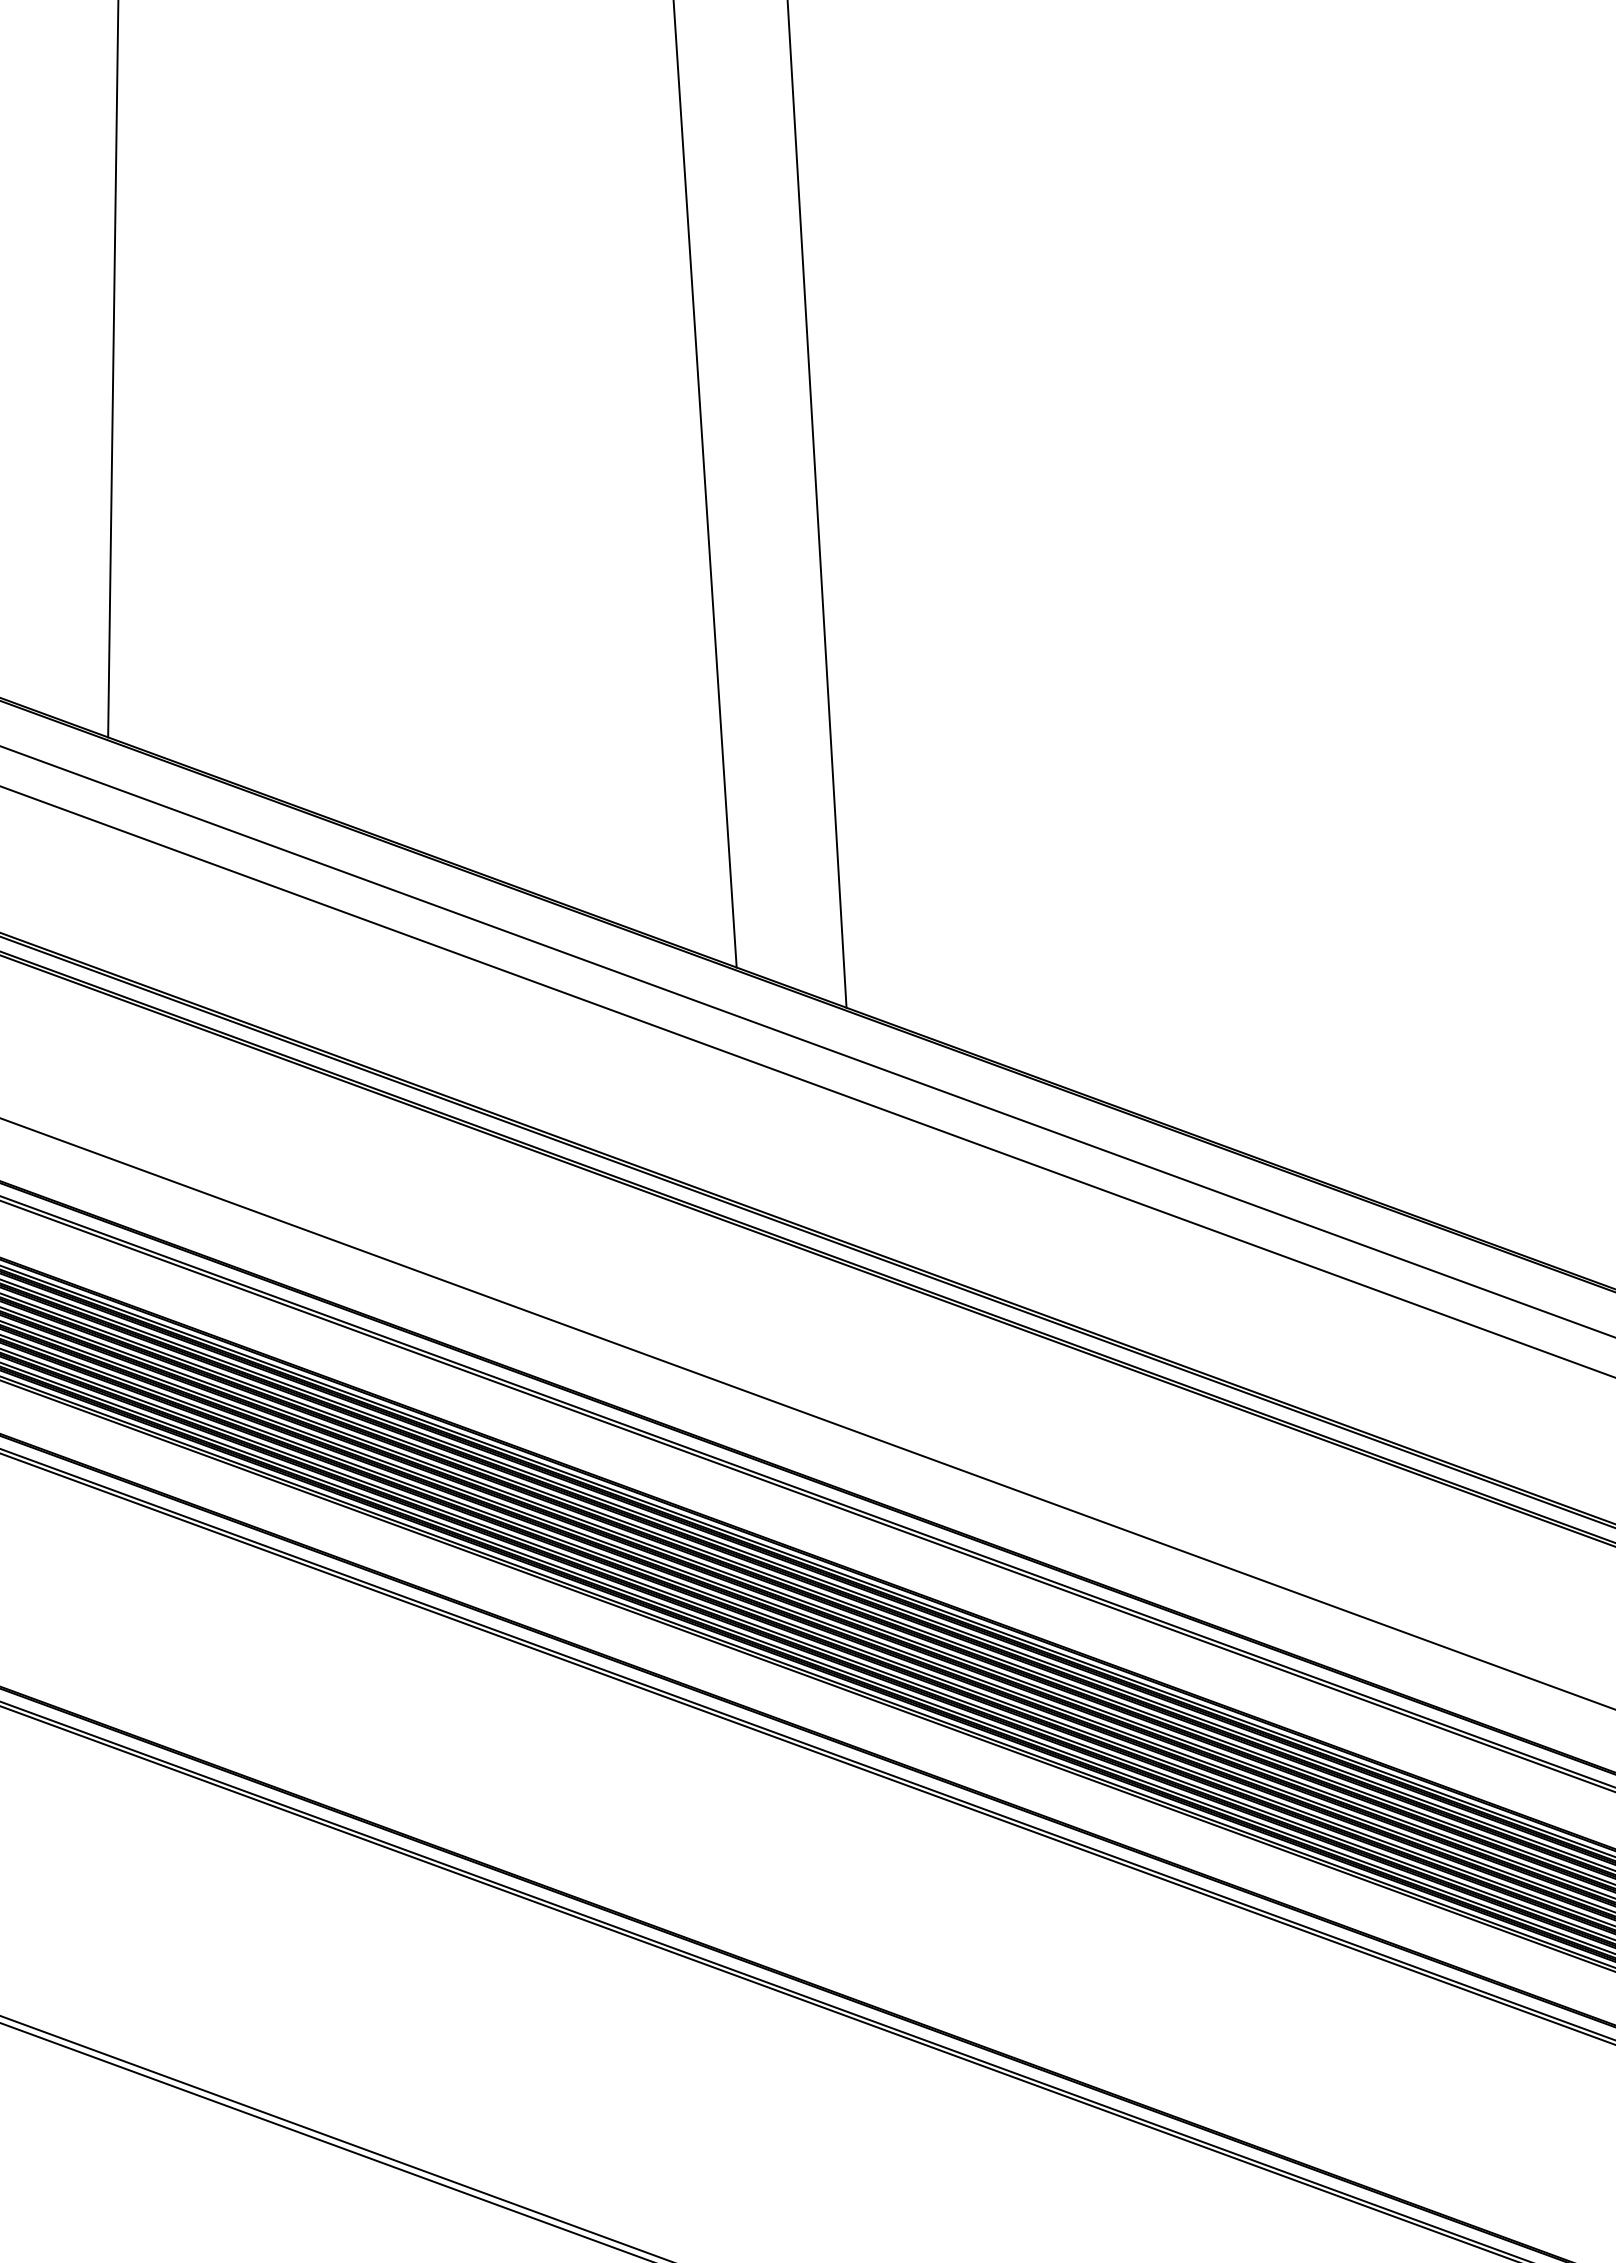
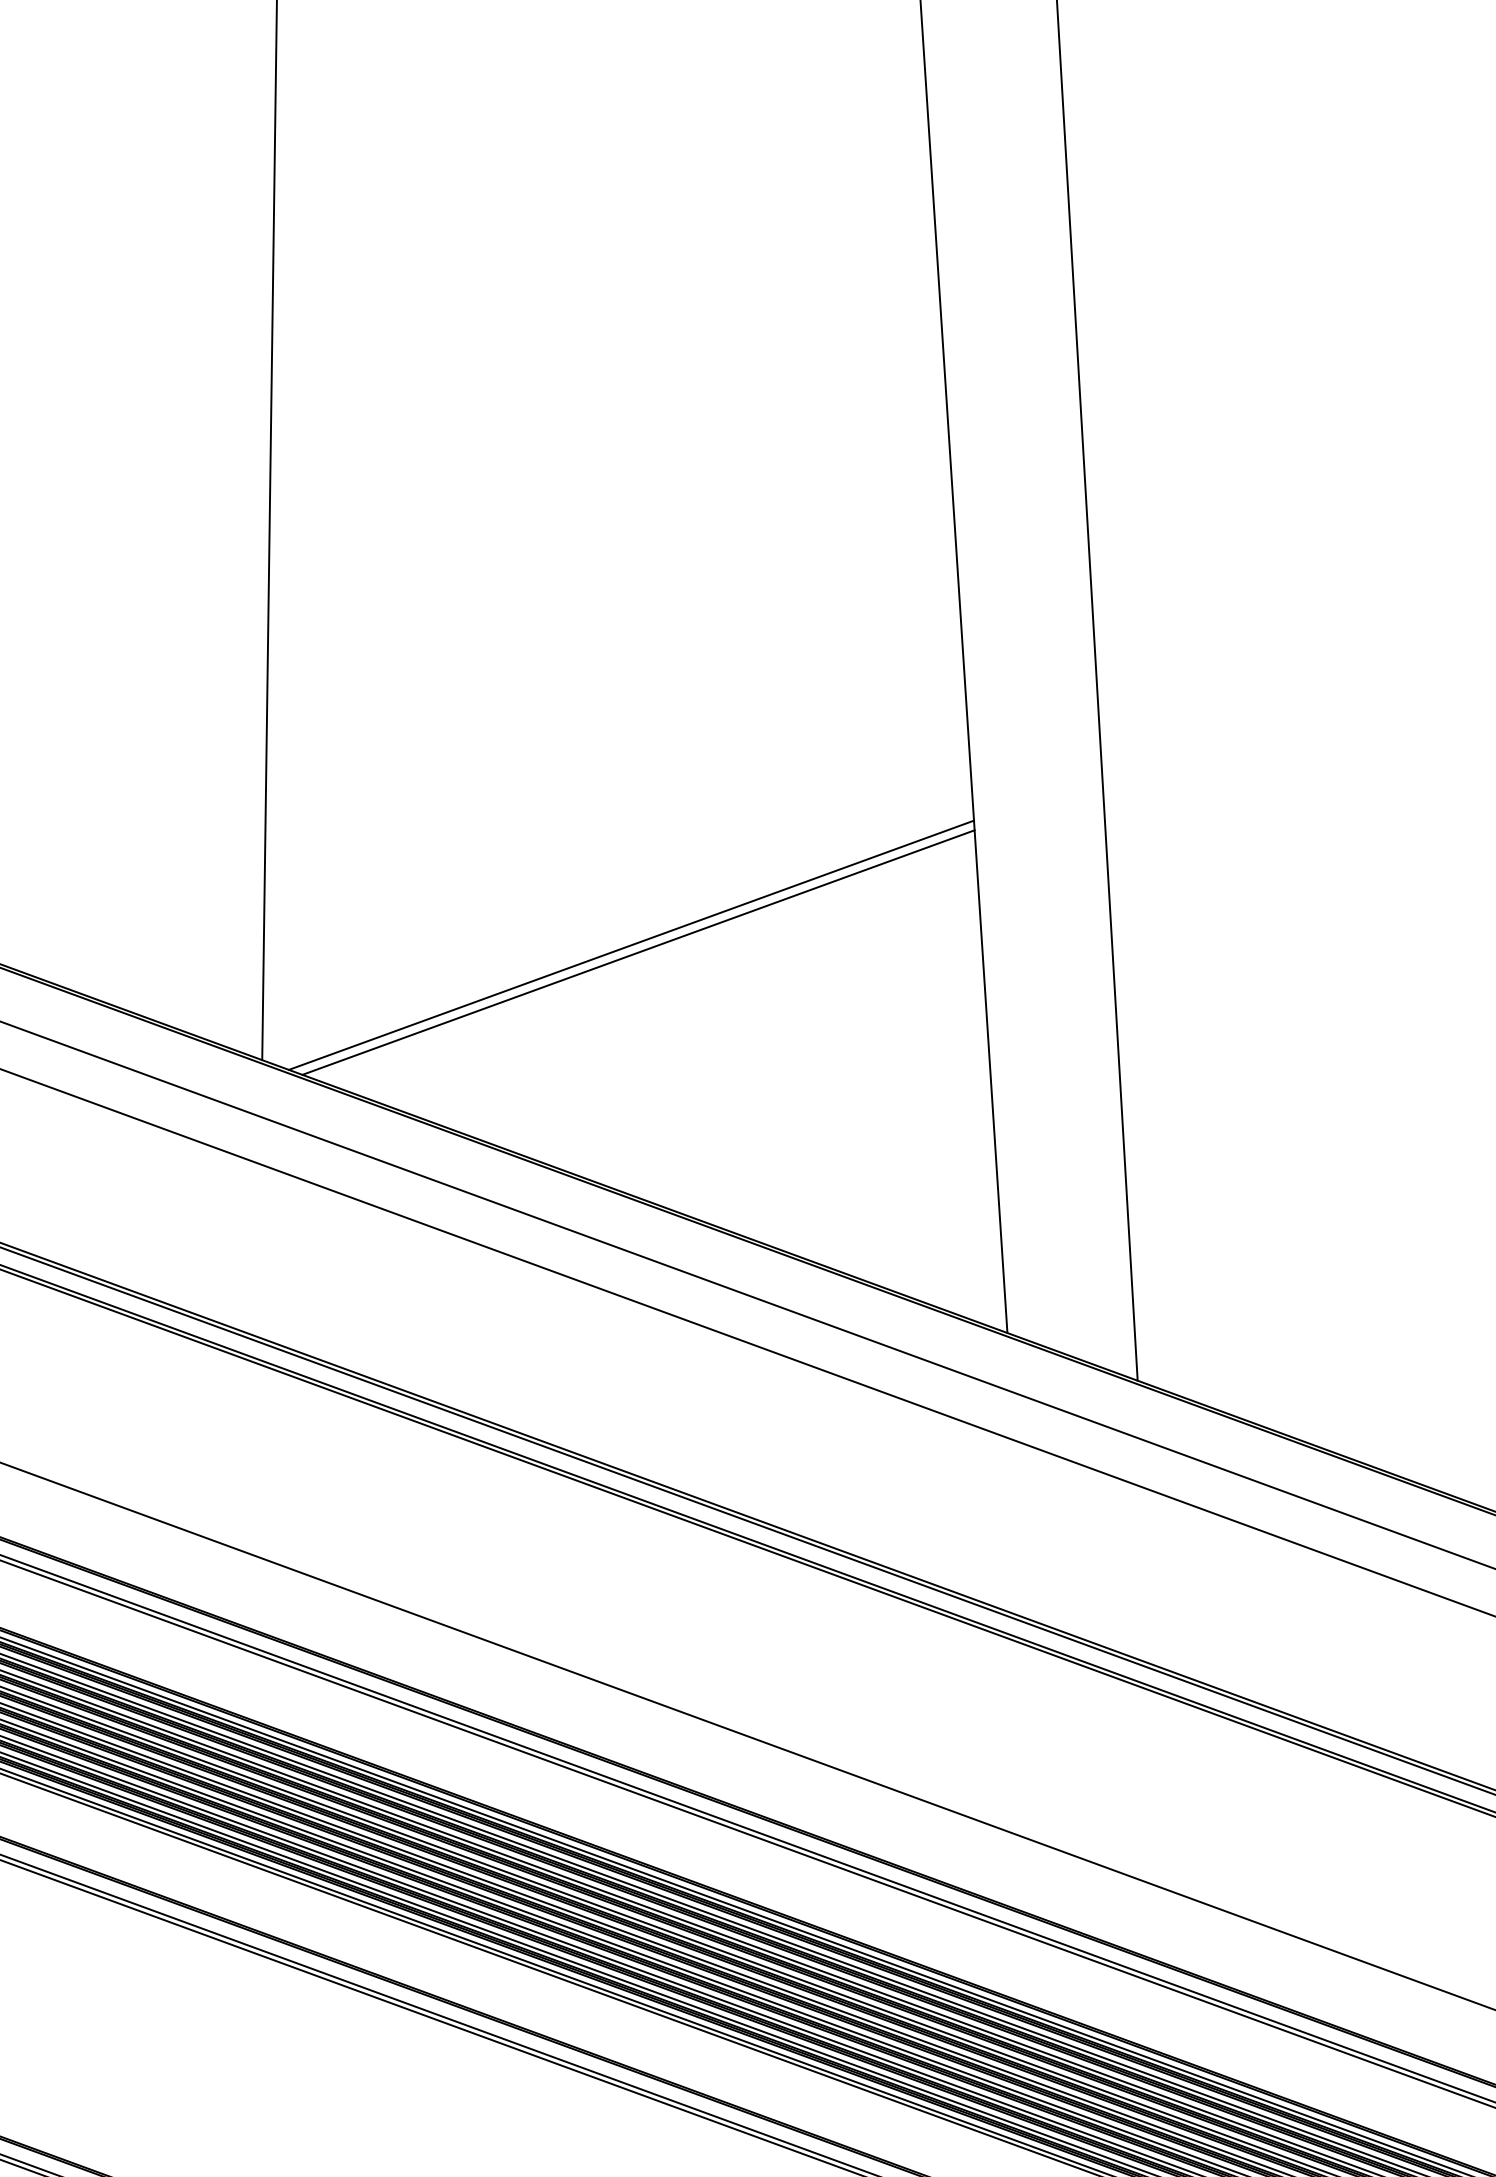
line: (419, 640) -> (631, 945), added
line: (425, 646) -> (638, 952), added

